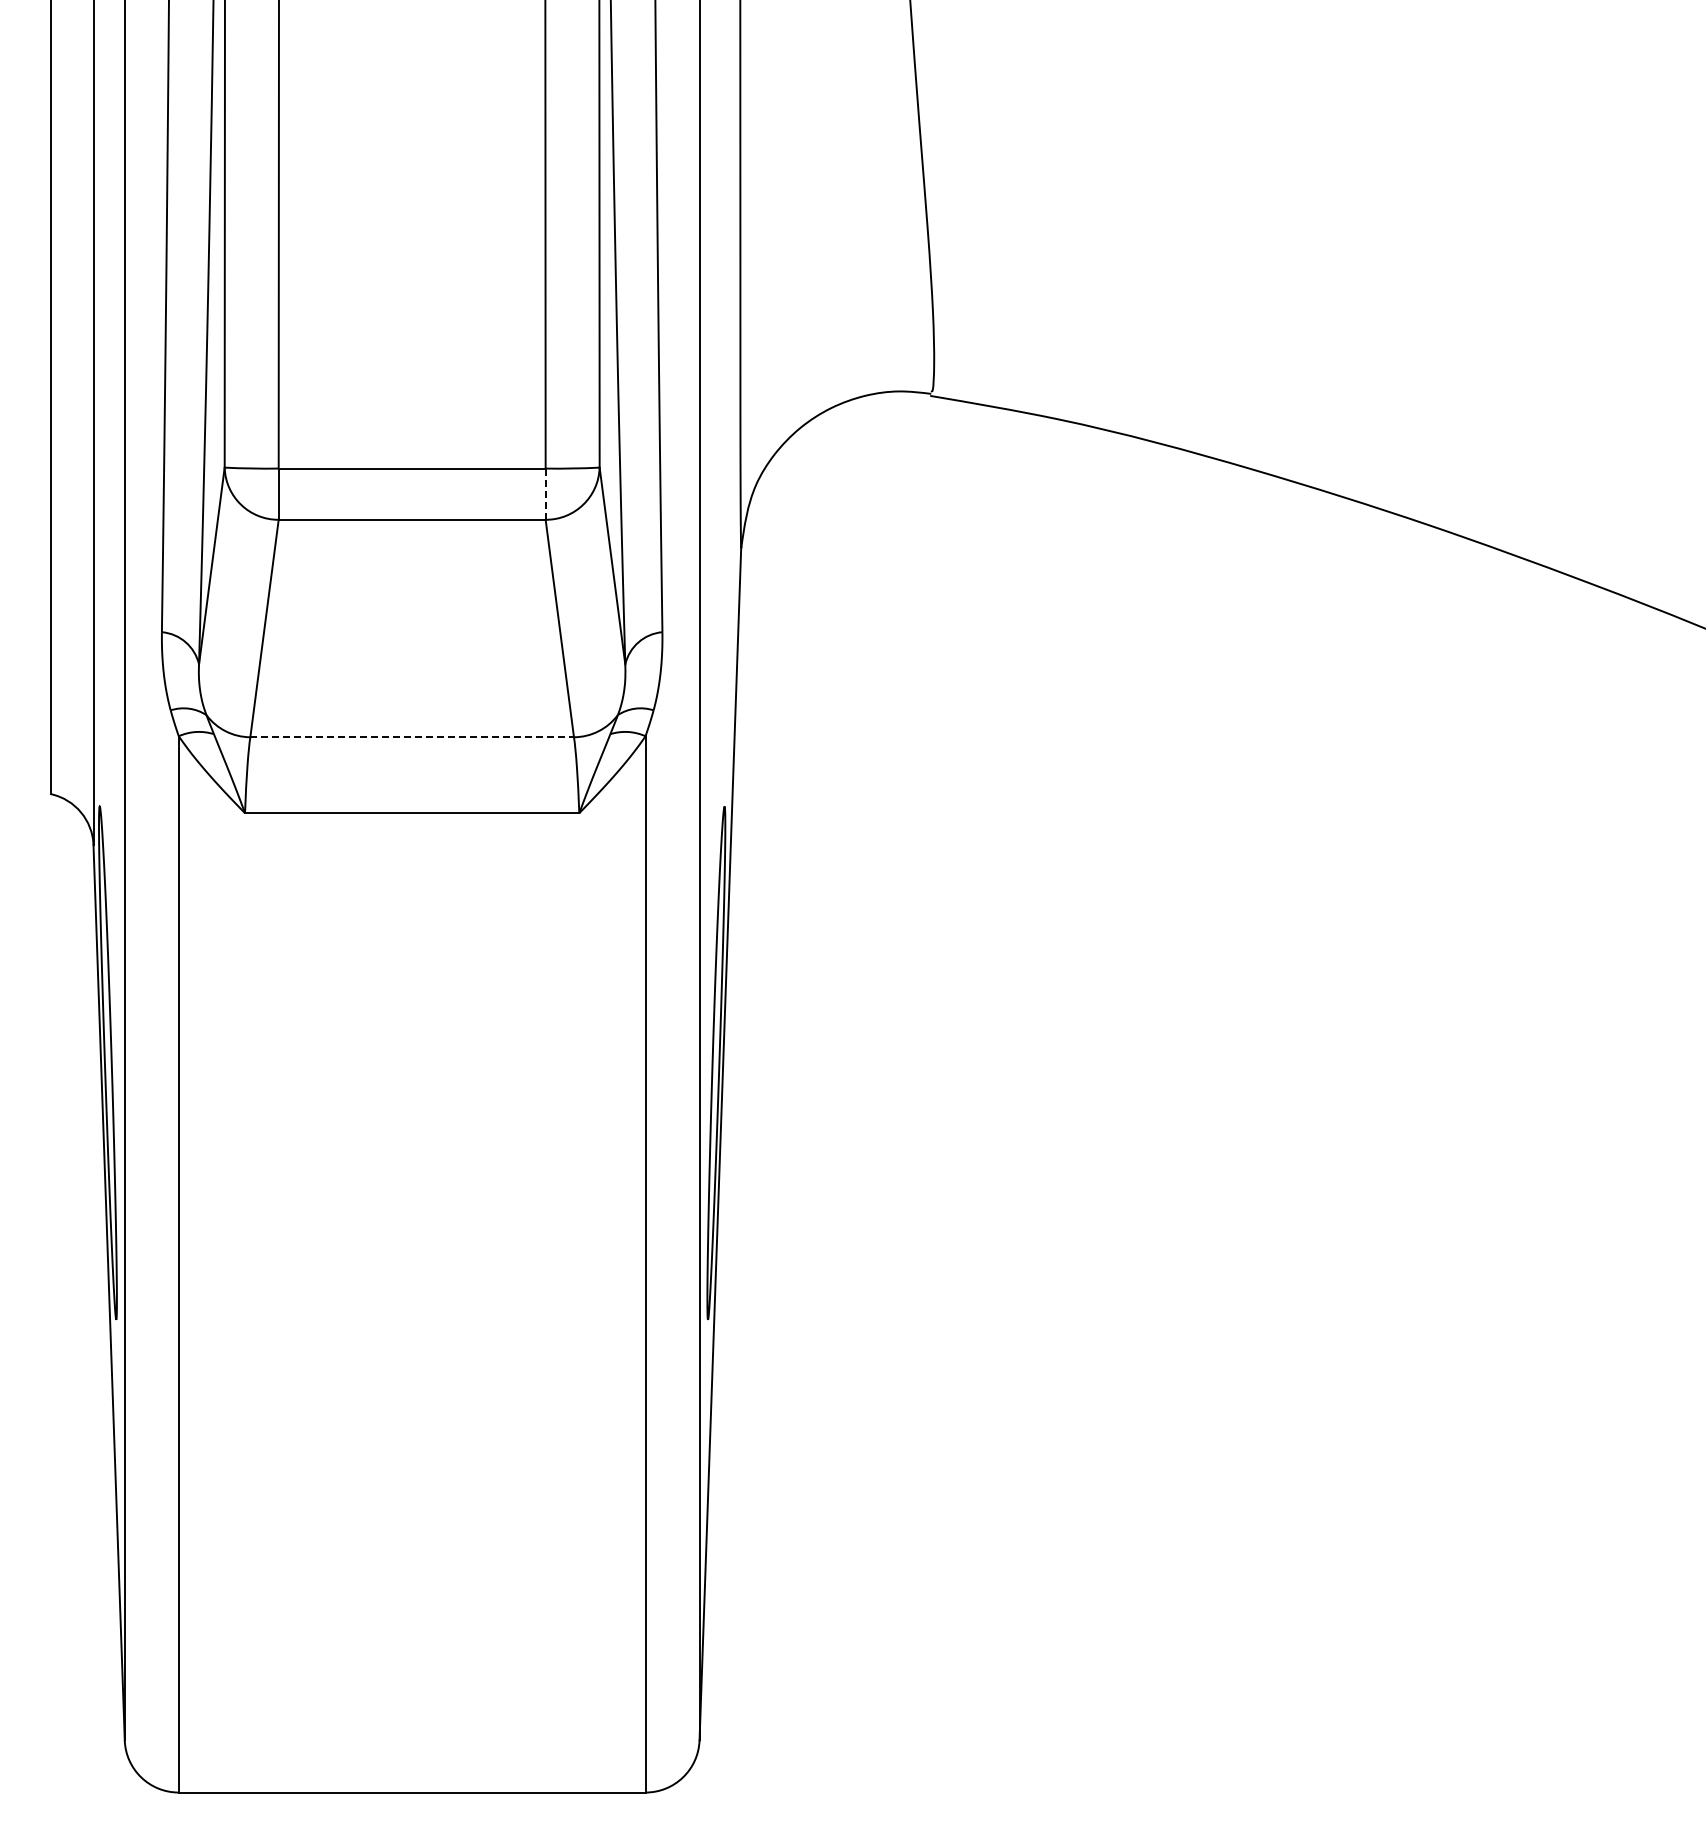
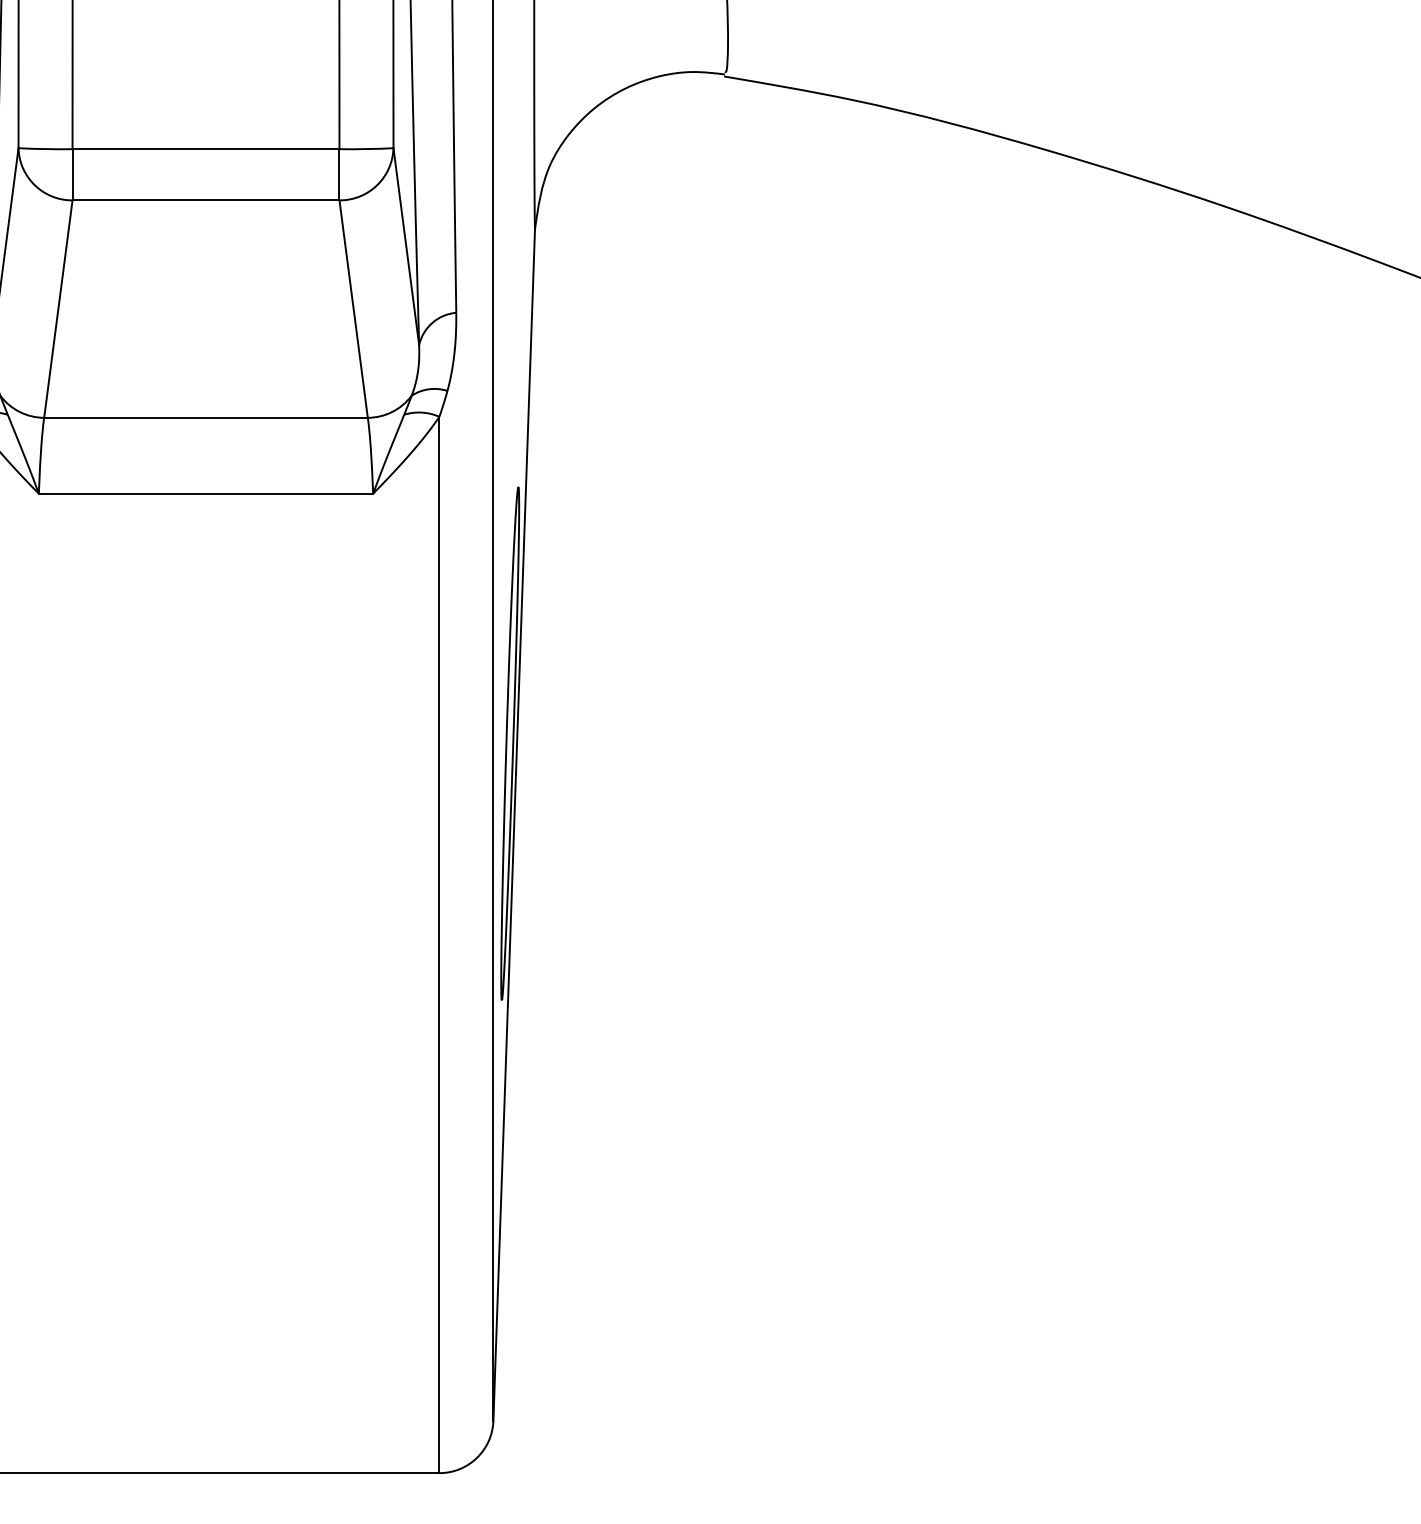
line: (545, 494) -> (339, 175), dashed -> solid
line: (412, 737) -> (206, 418), dashed -> solid

